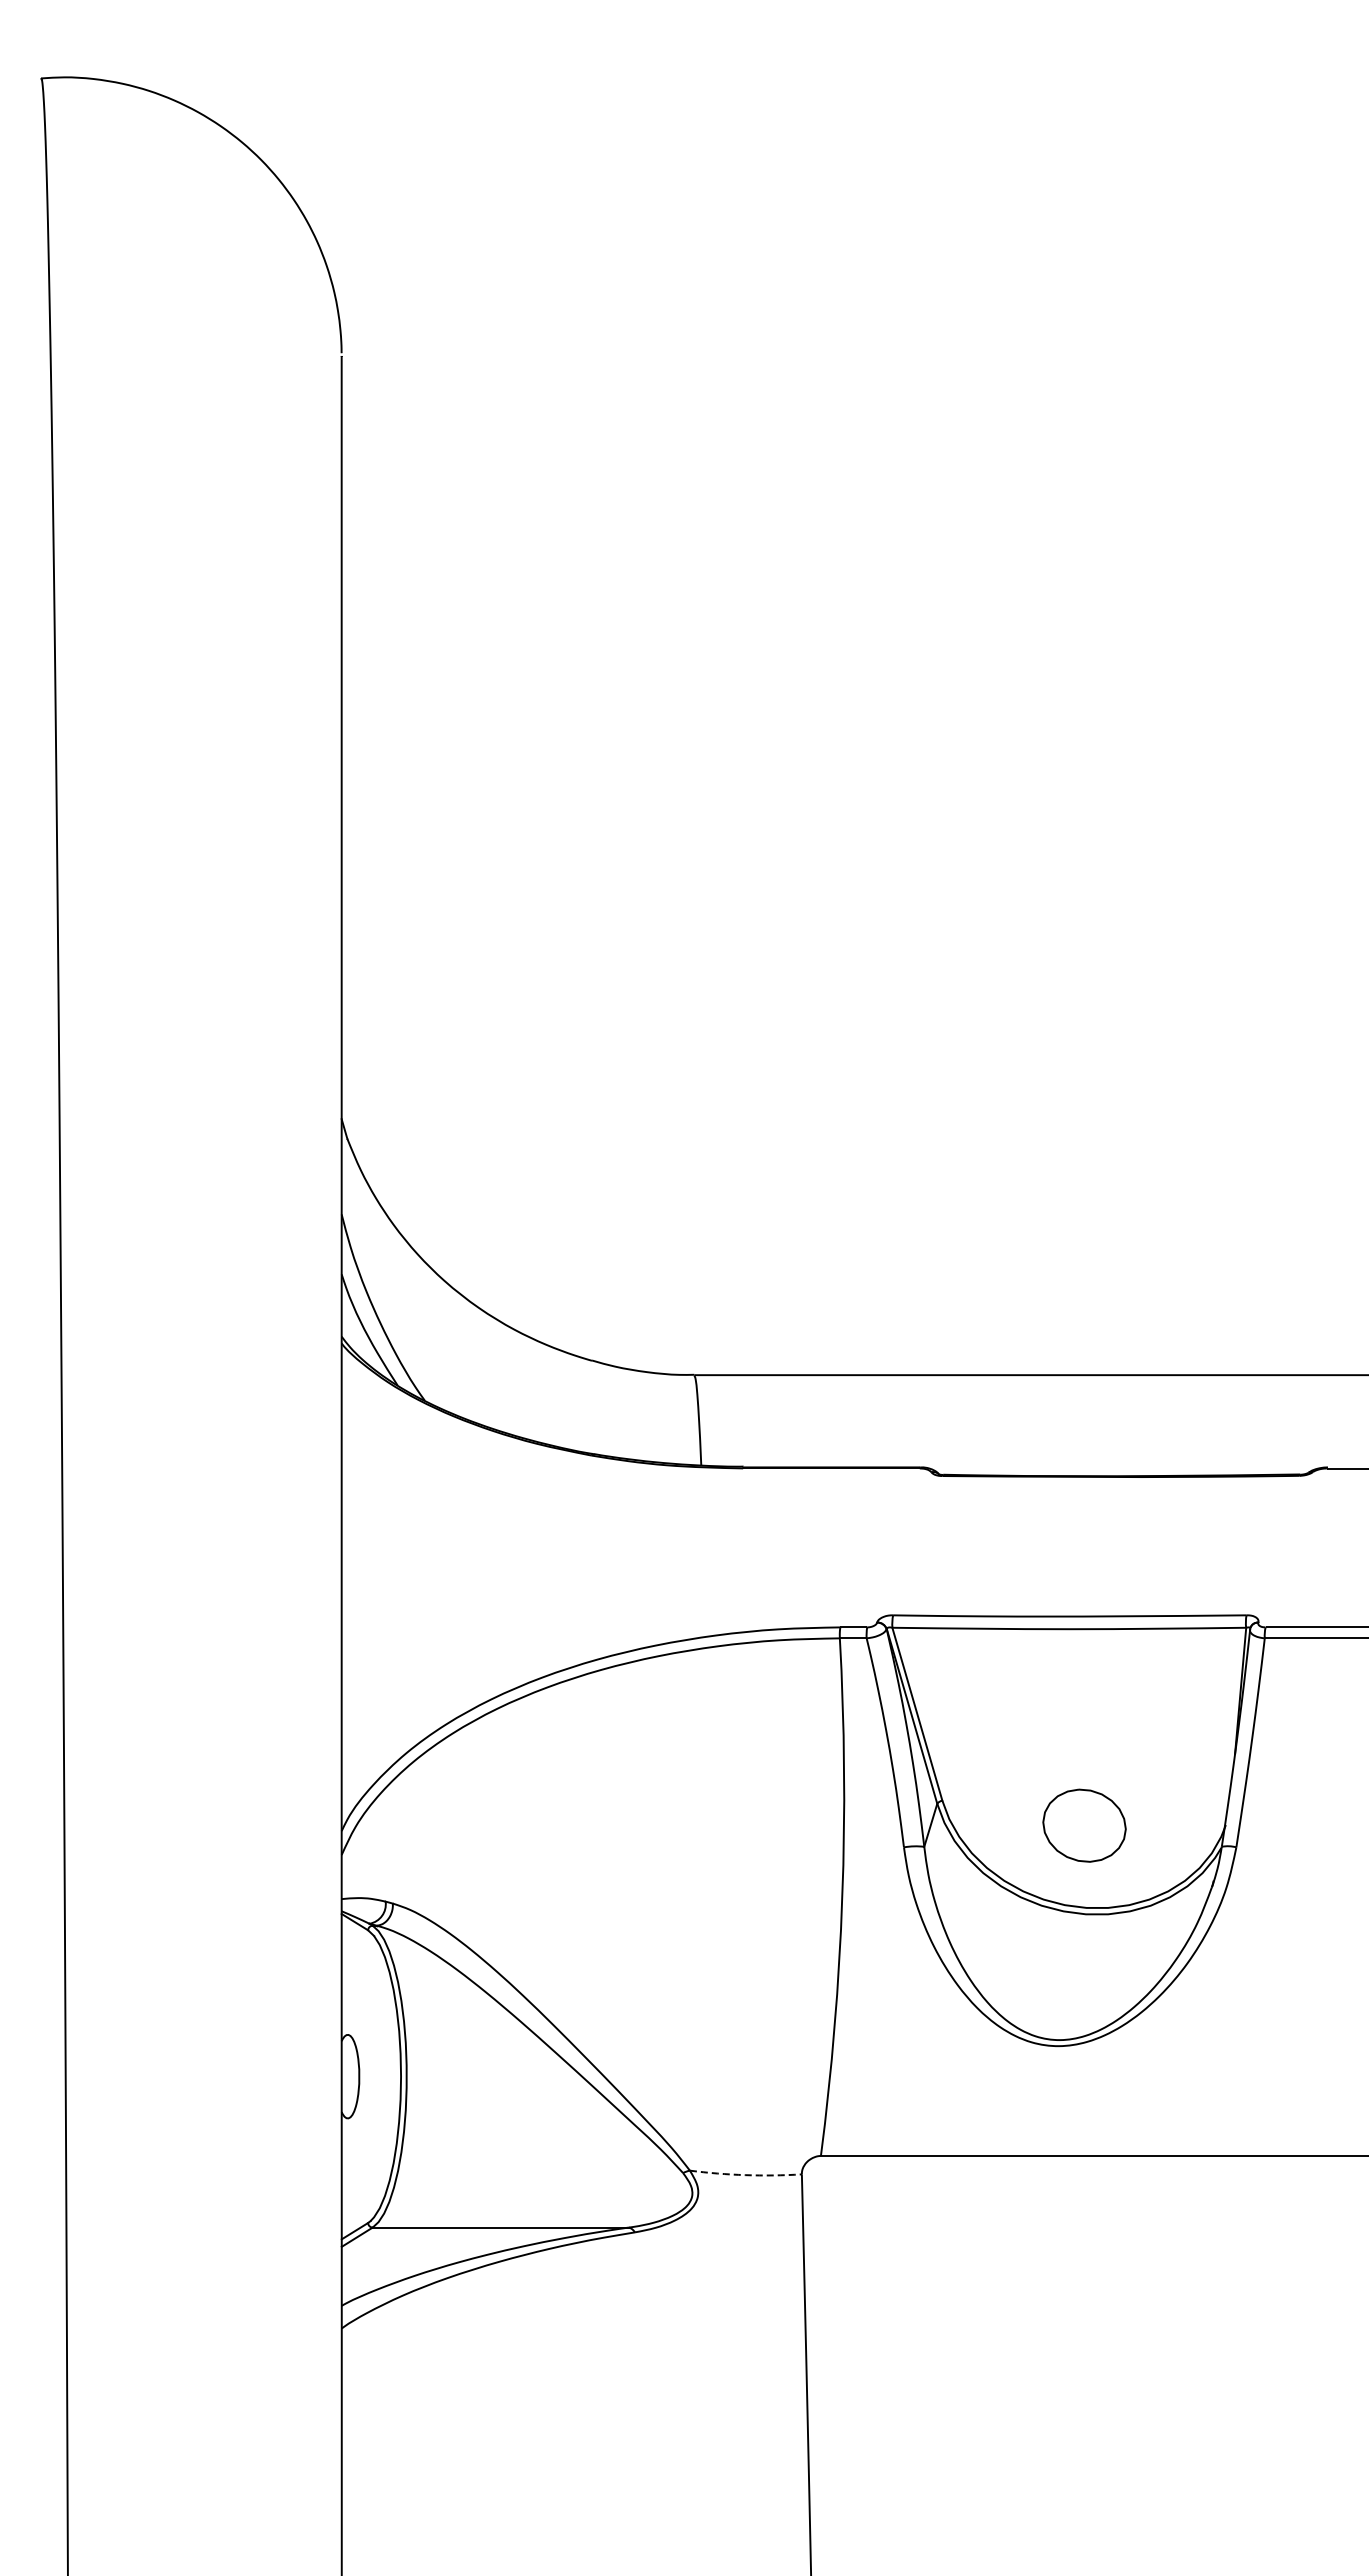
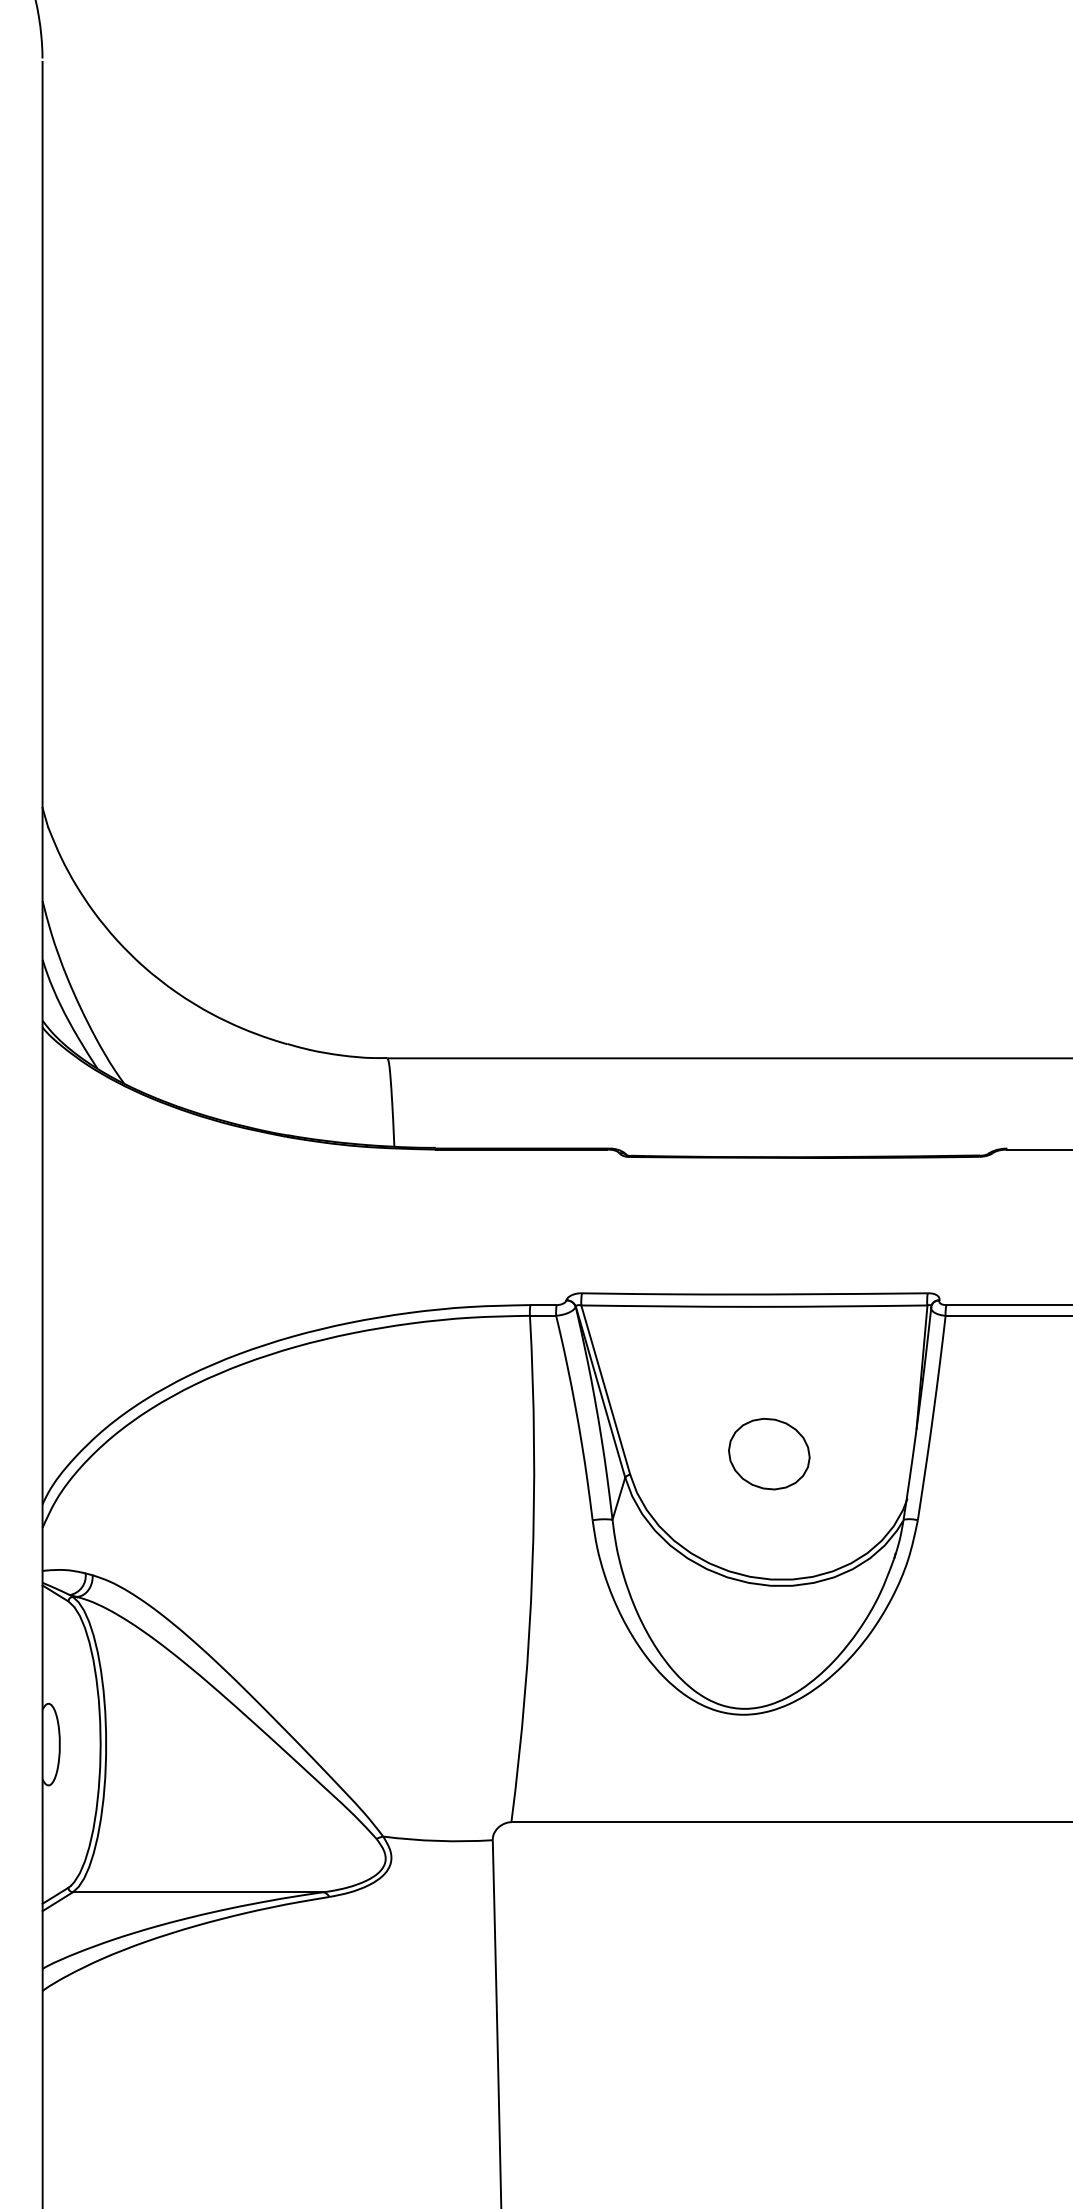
part: (1084, 1825) -> (769, 1453), moved
arc: (745, 2175) -> (437, 1841), dashed -> solid

